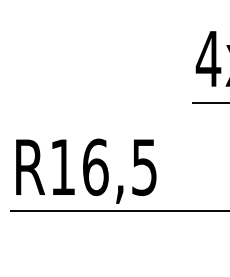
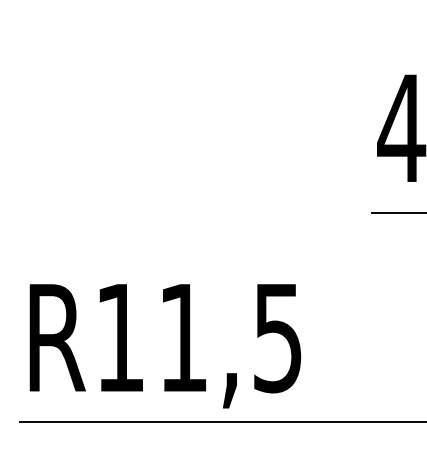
text: (95, 167) -> (183, 338), R16,5 -> R11,5

